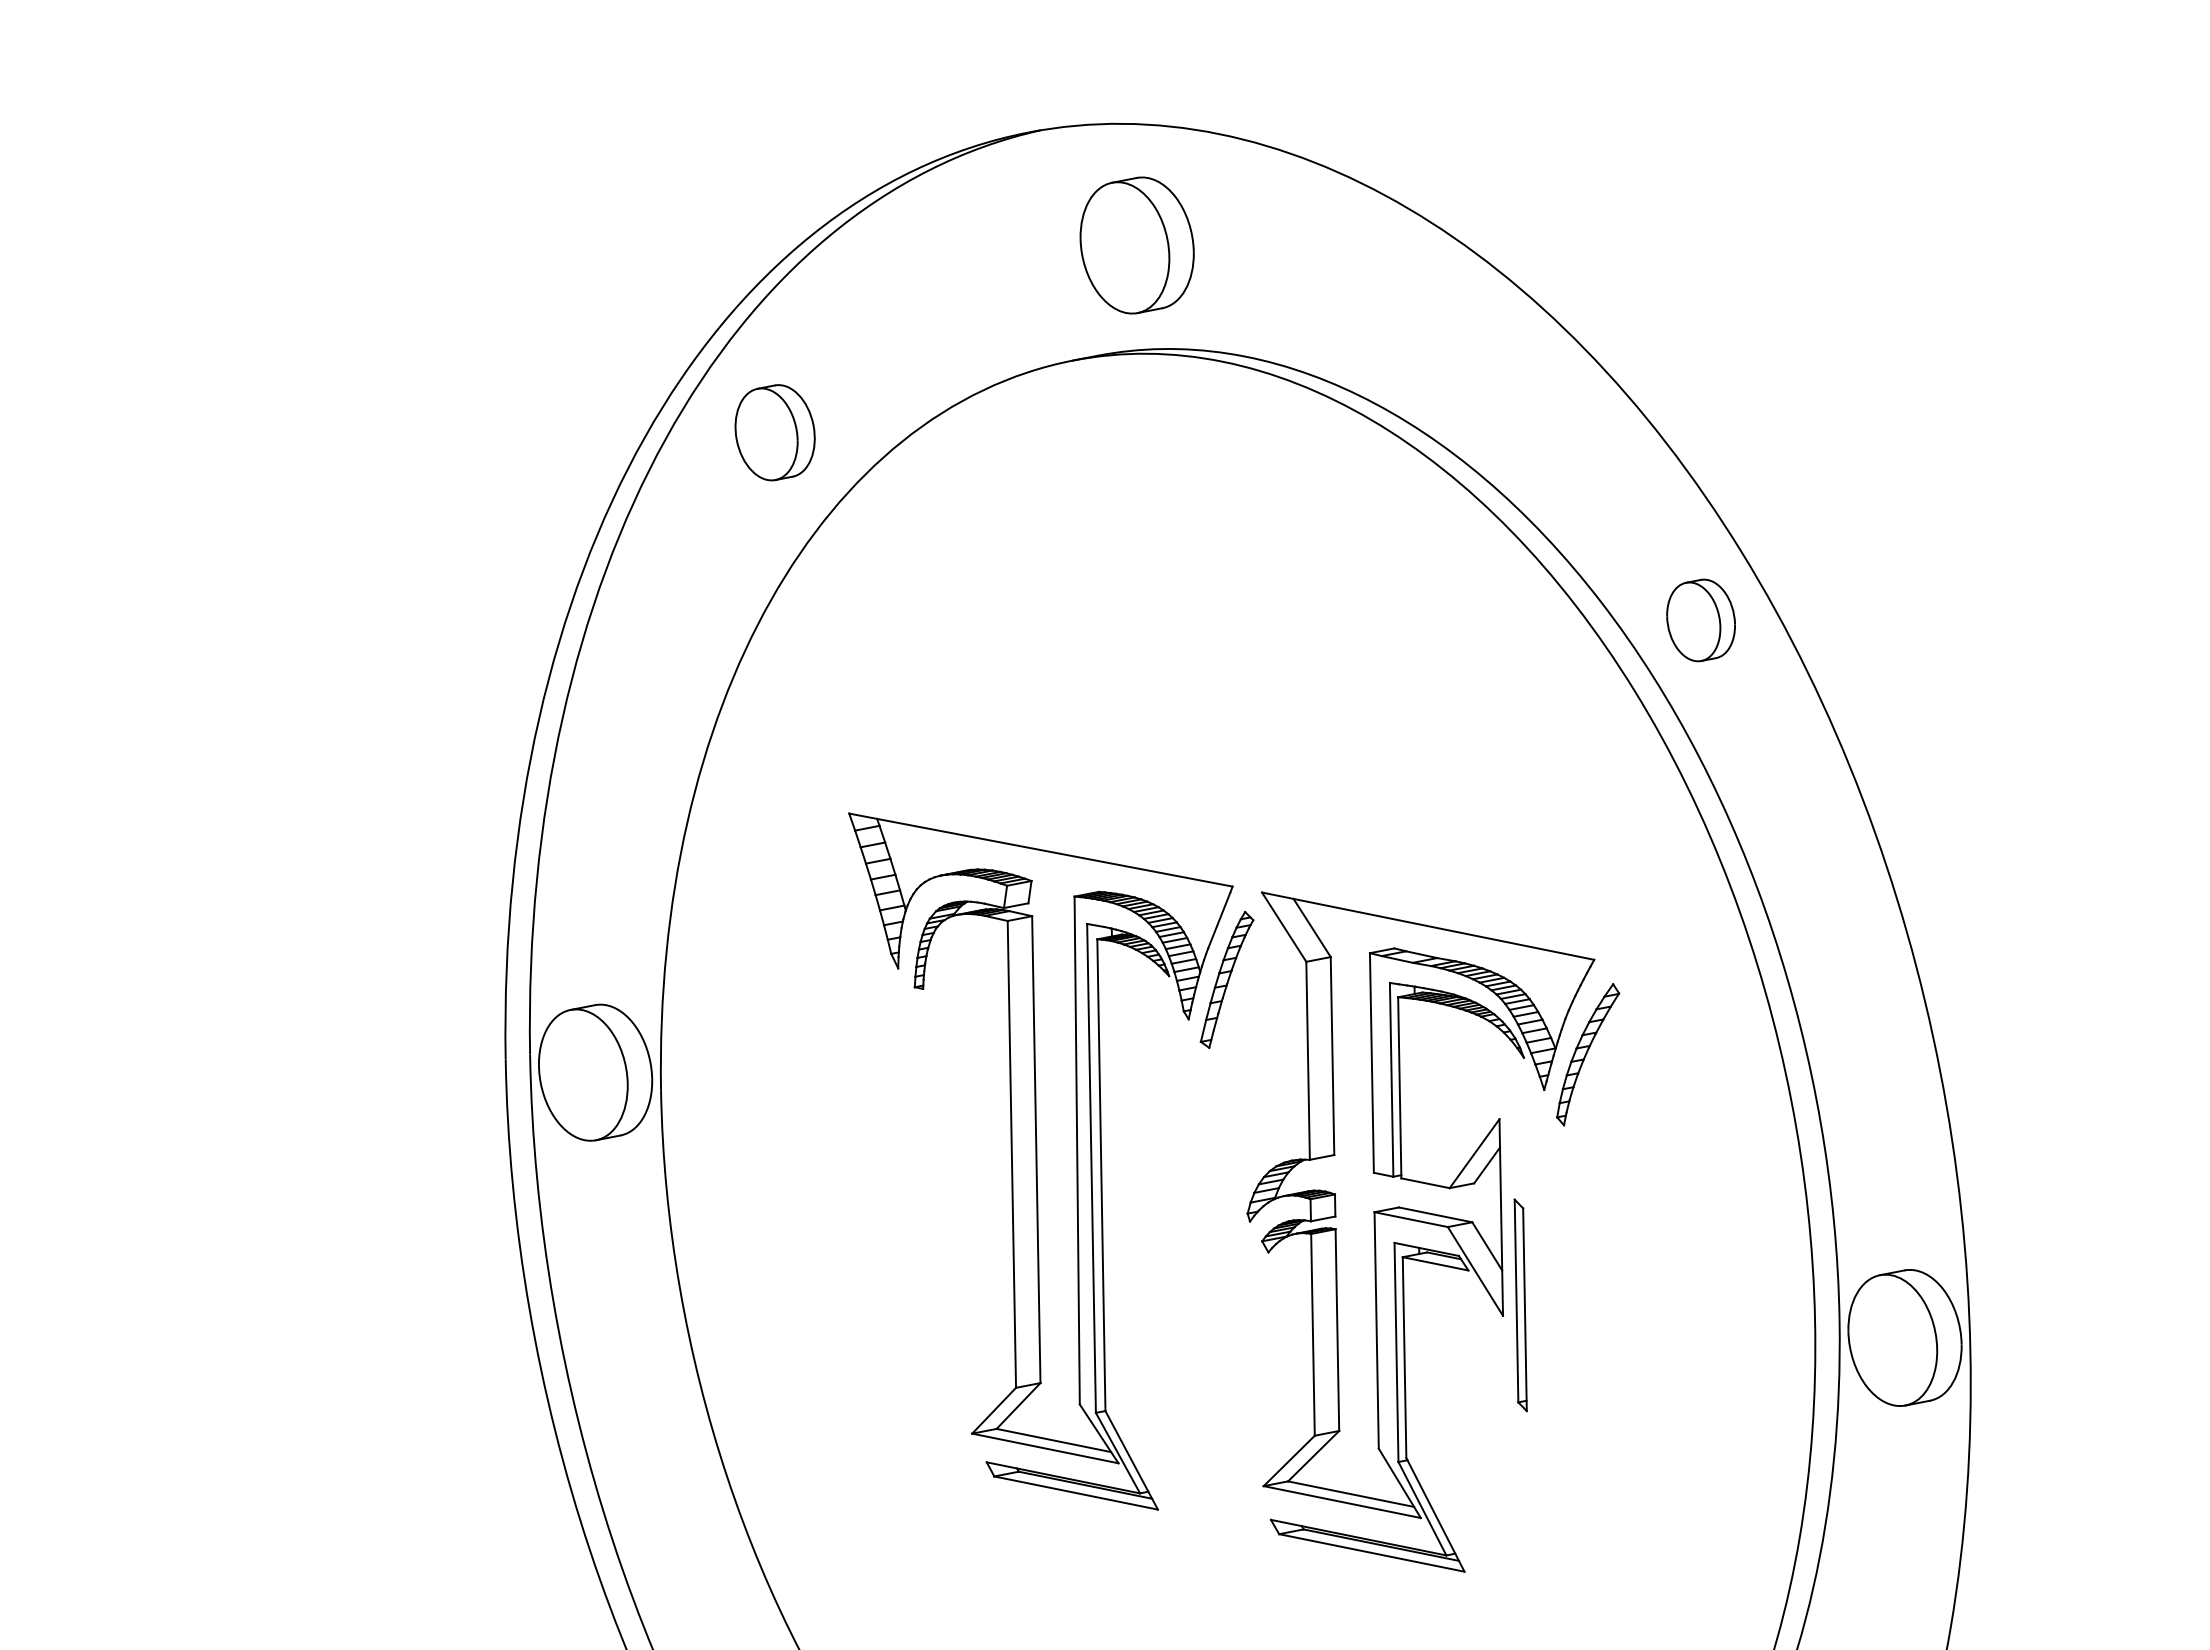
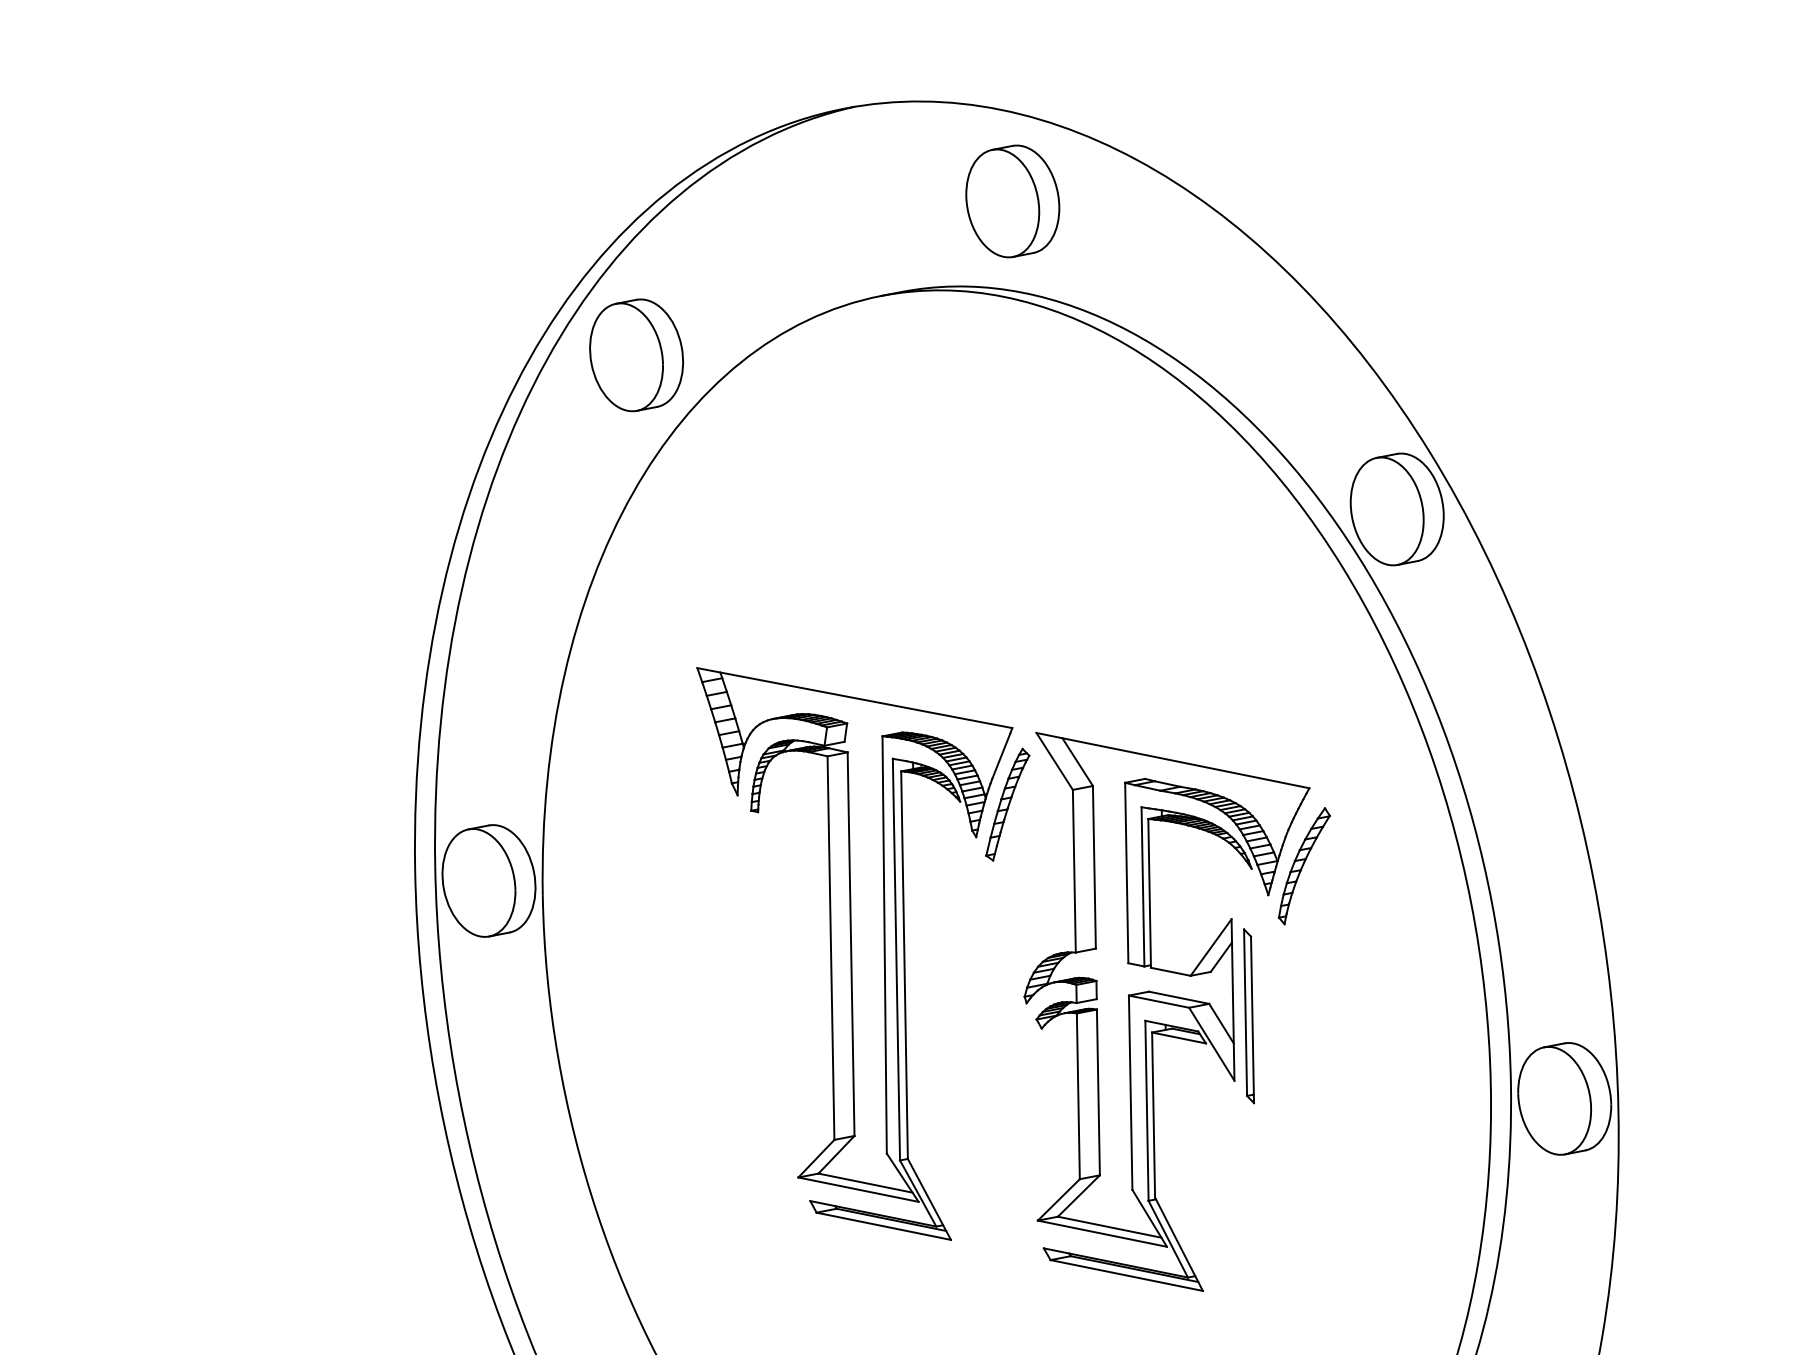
part: (1136, 245) -> (1012, 201), moved
part: (774, 432) -> (635, 355), size x1.43
part: (1700, 620) -> (1396, 509), size x1.67
part: (1520, 1305) -> (1248, 1016), moved

